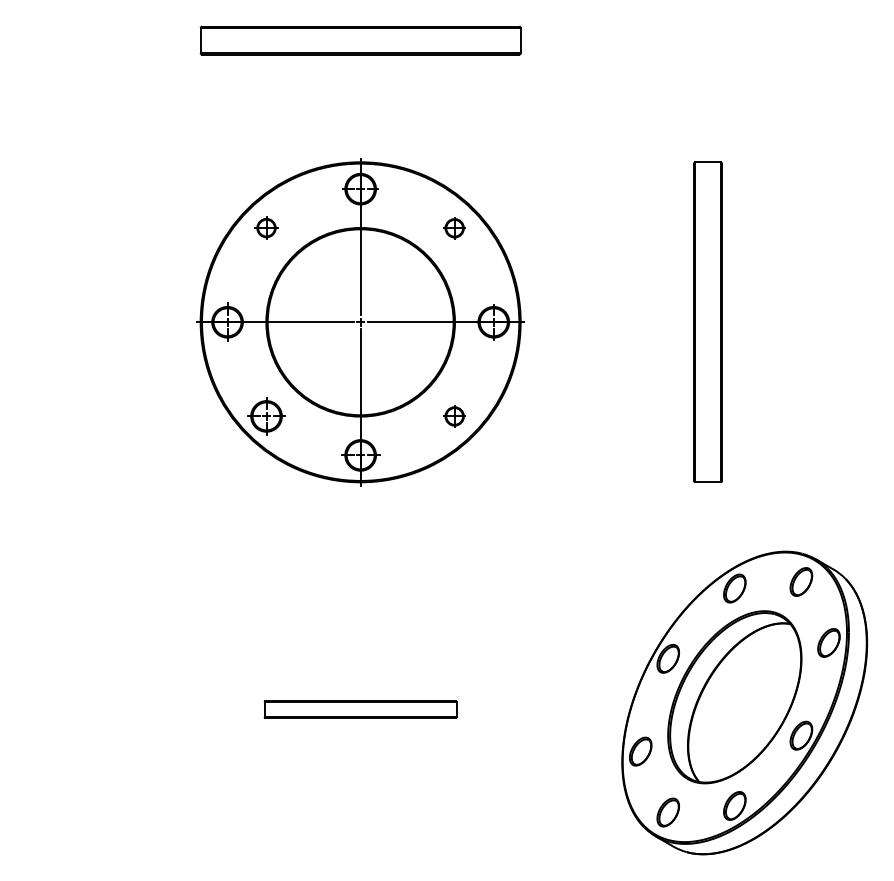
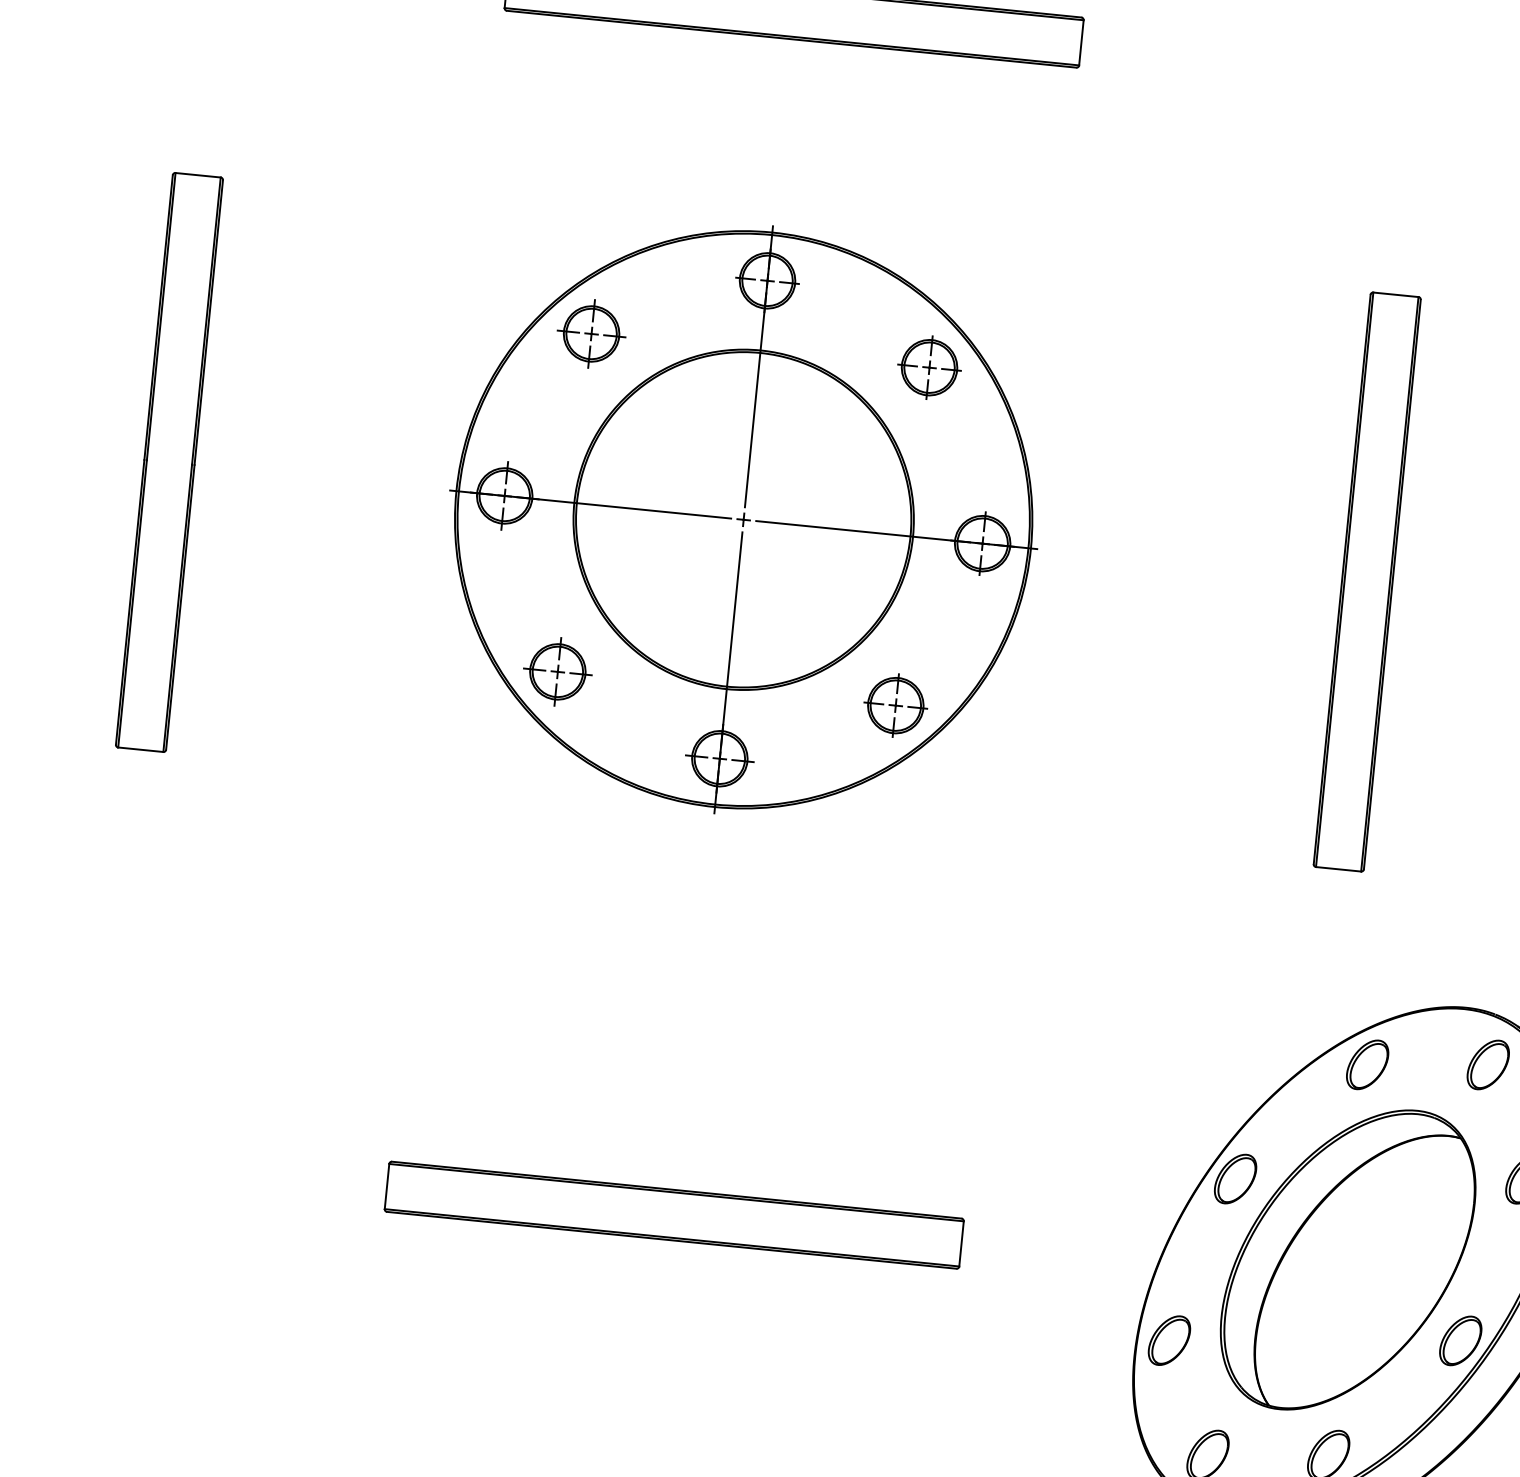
part: (266, 227) -> (591, 332), size x1.67
part: (454, 228) -> (928, 368), size x1.67
part: (40, 322) -> (168, 462), added
part: (454, 416) -> (895, 705), size x1.67
part: (360, 709) -> (674, 1214), size x1.67

